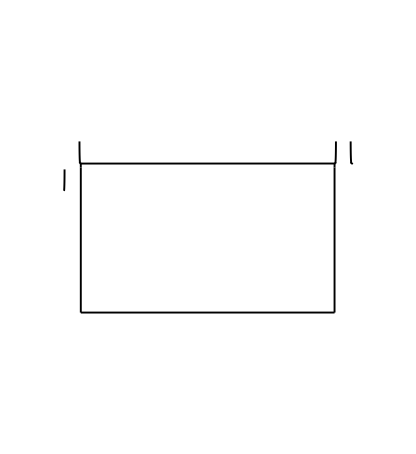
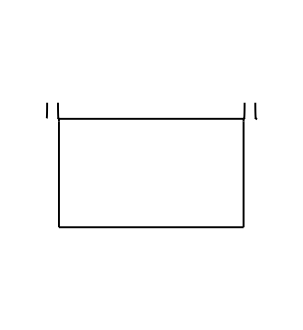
line: (64, 179) -> (47, 110), moved

